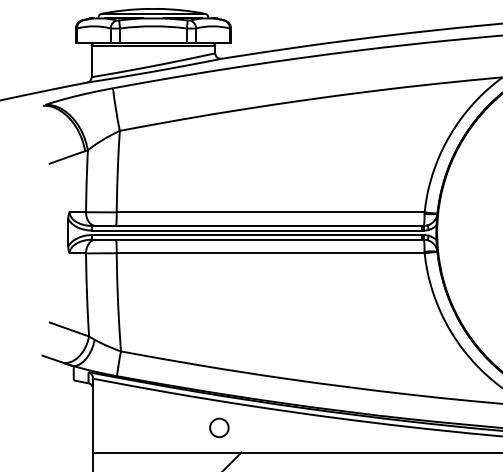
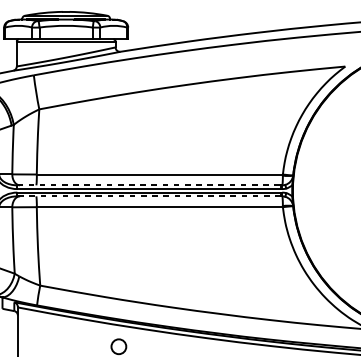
line: (257, 225) -> (149, 184), solid -> dashed
line: (257, 239) -> (149, 196), solid -> dashed

